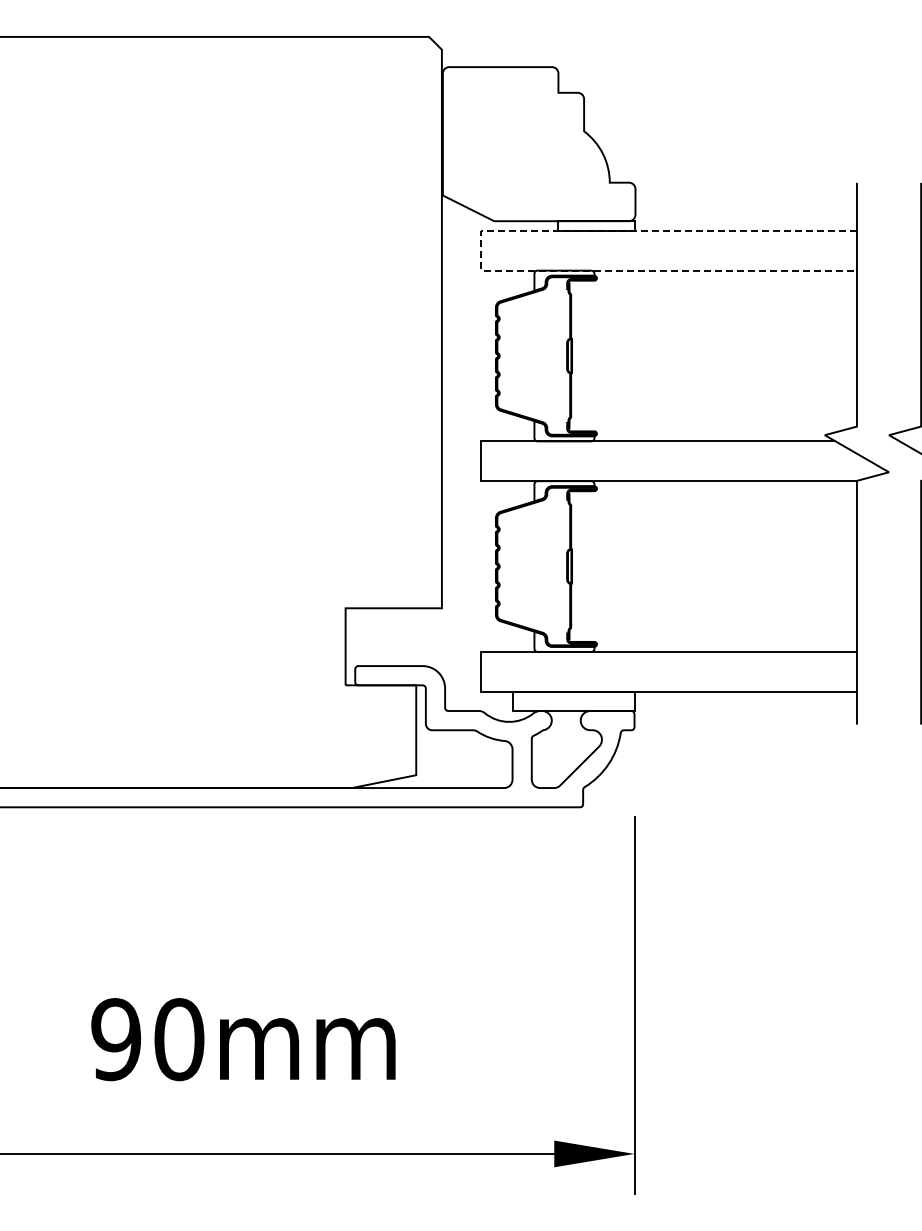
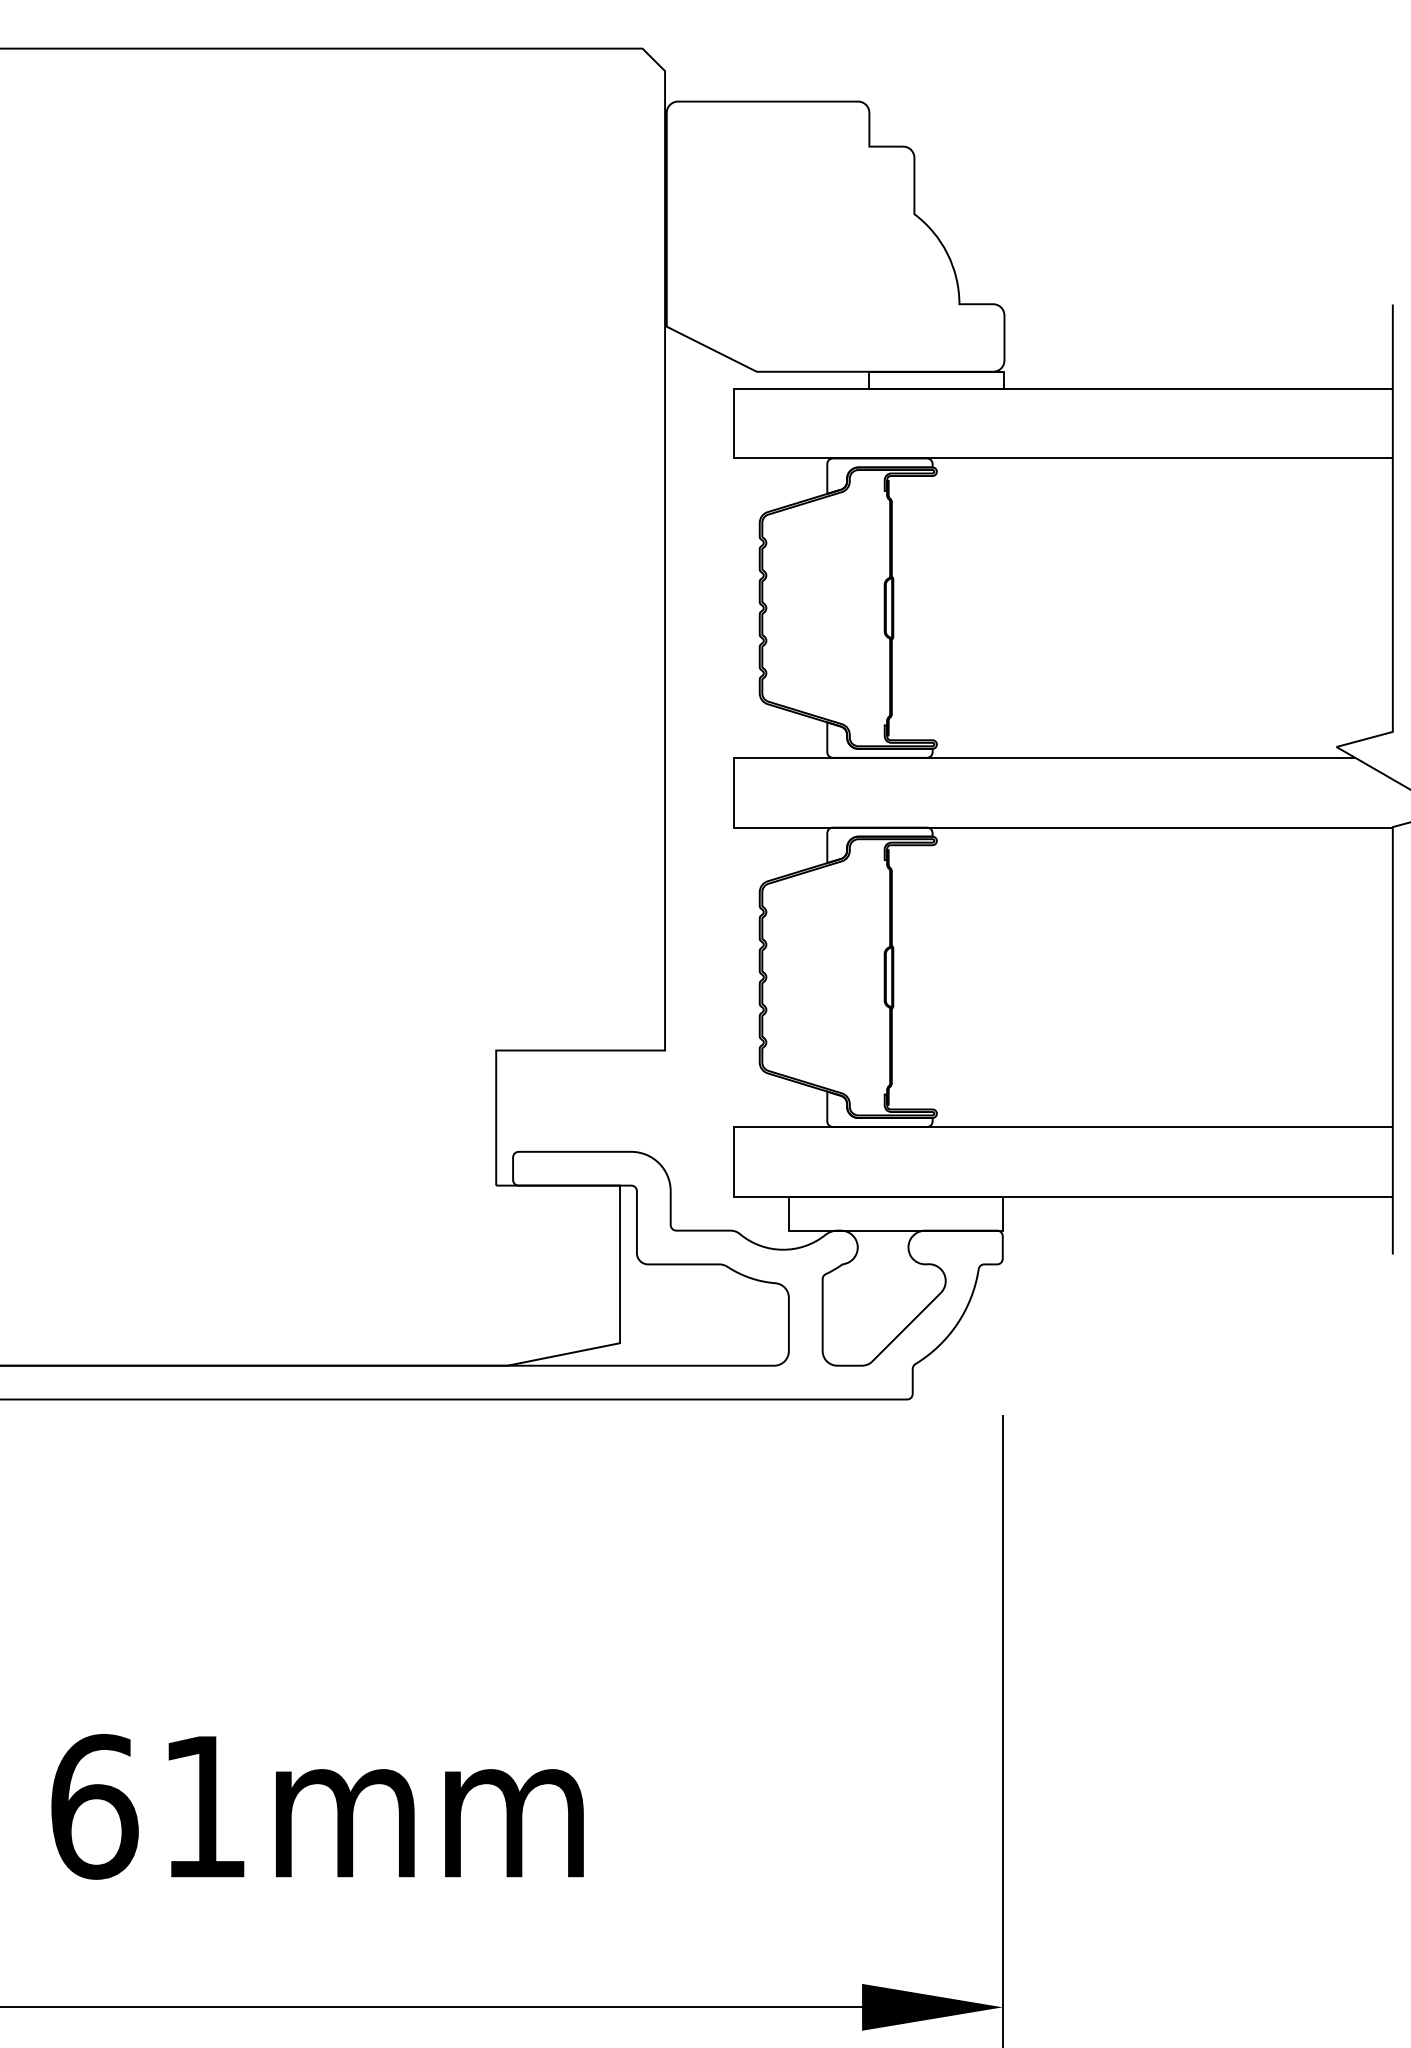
line: (481, 250) -> (734, 423), dashed -> solid
text: (147, 1039) -> (148, 1806), 90mm -> 61mm

